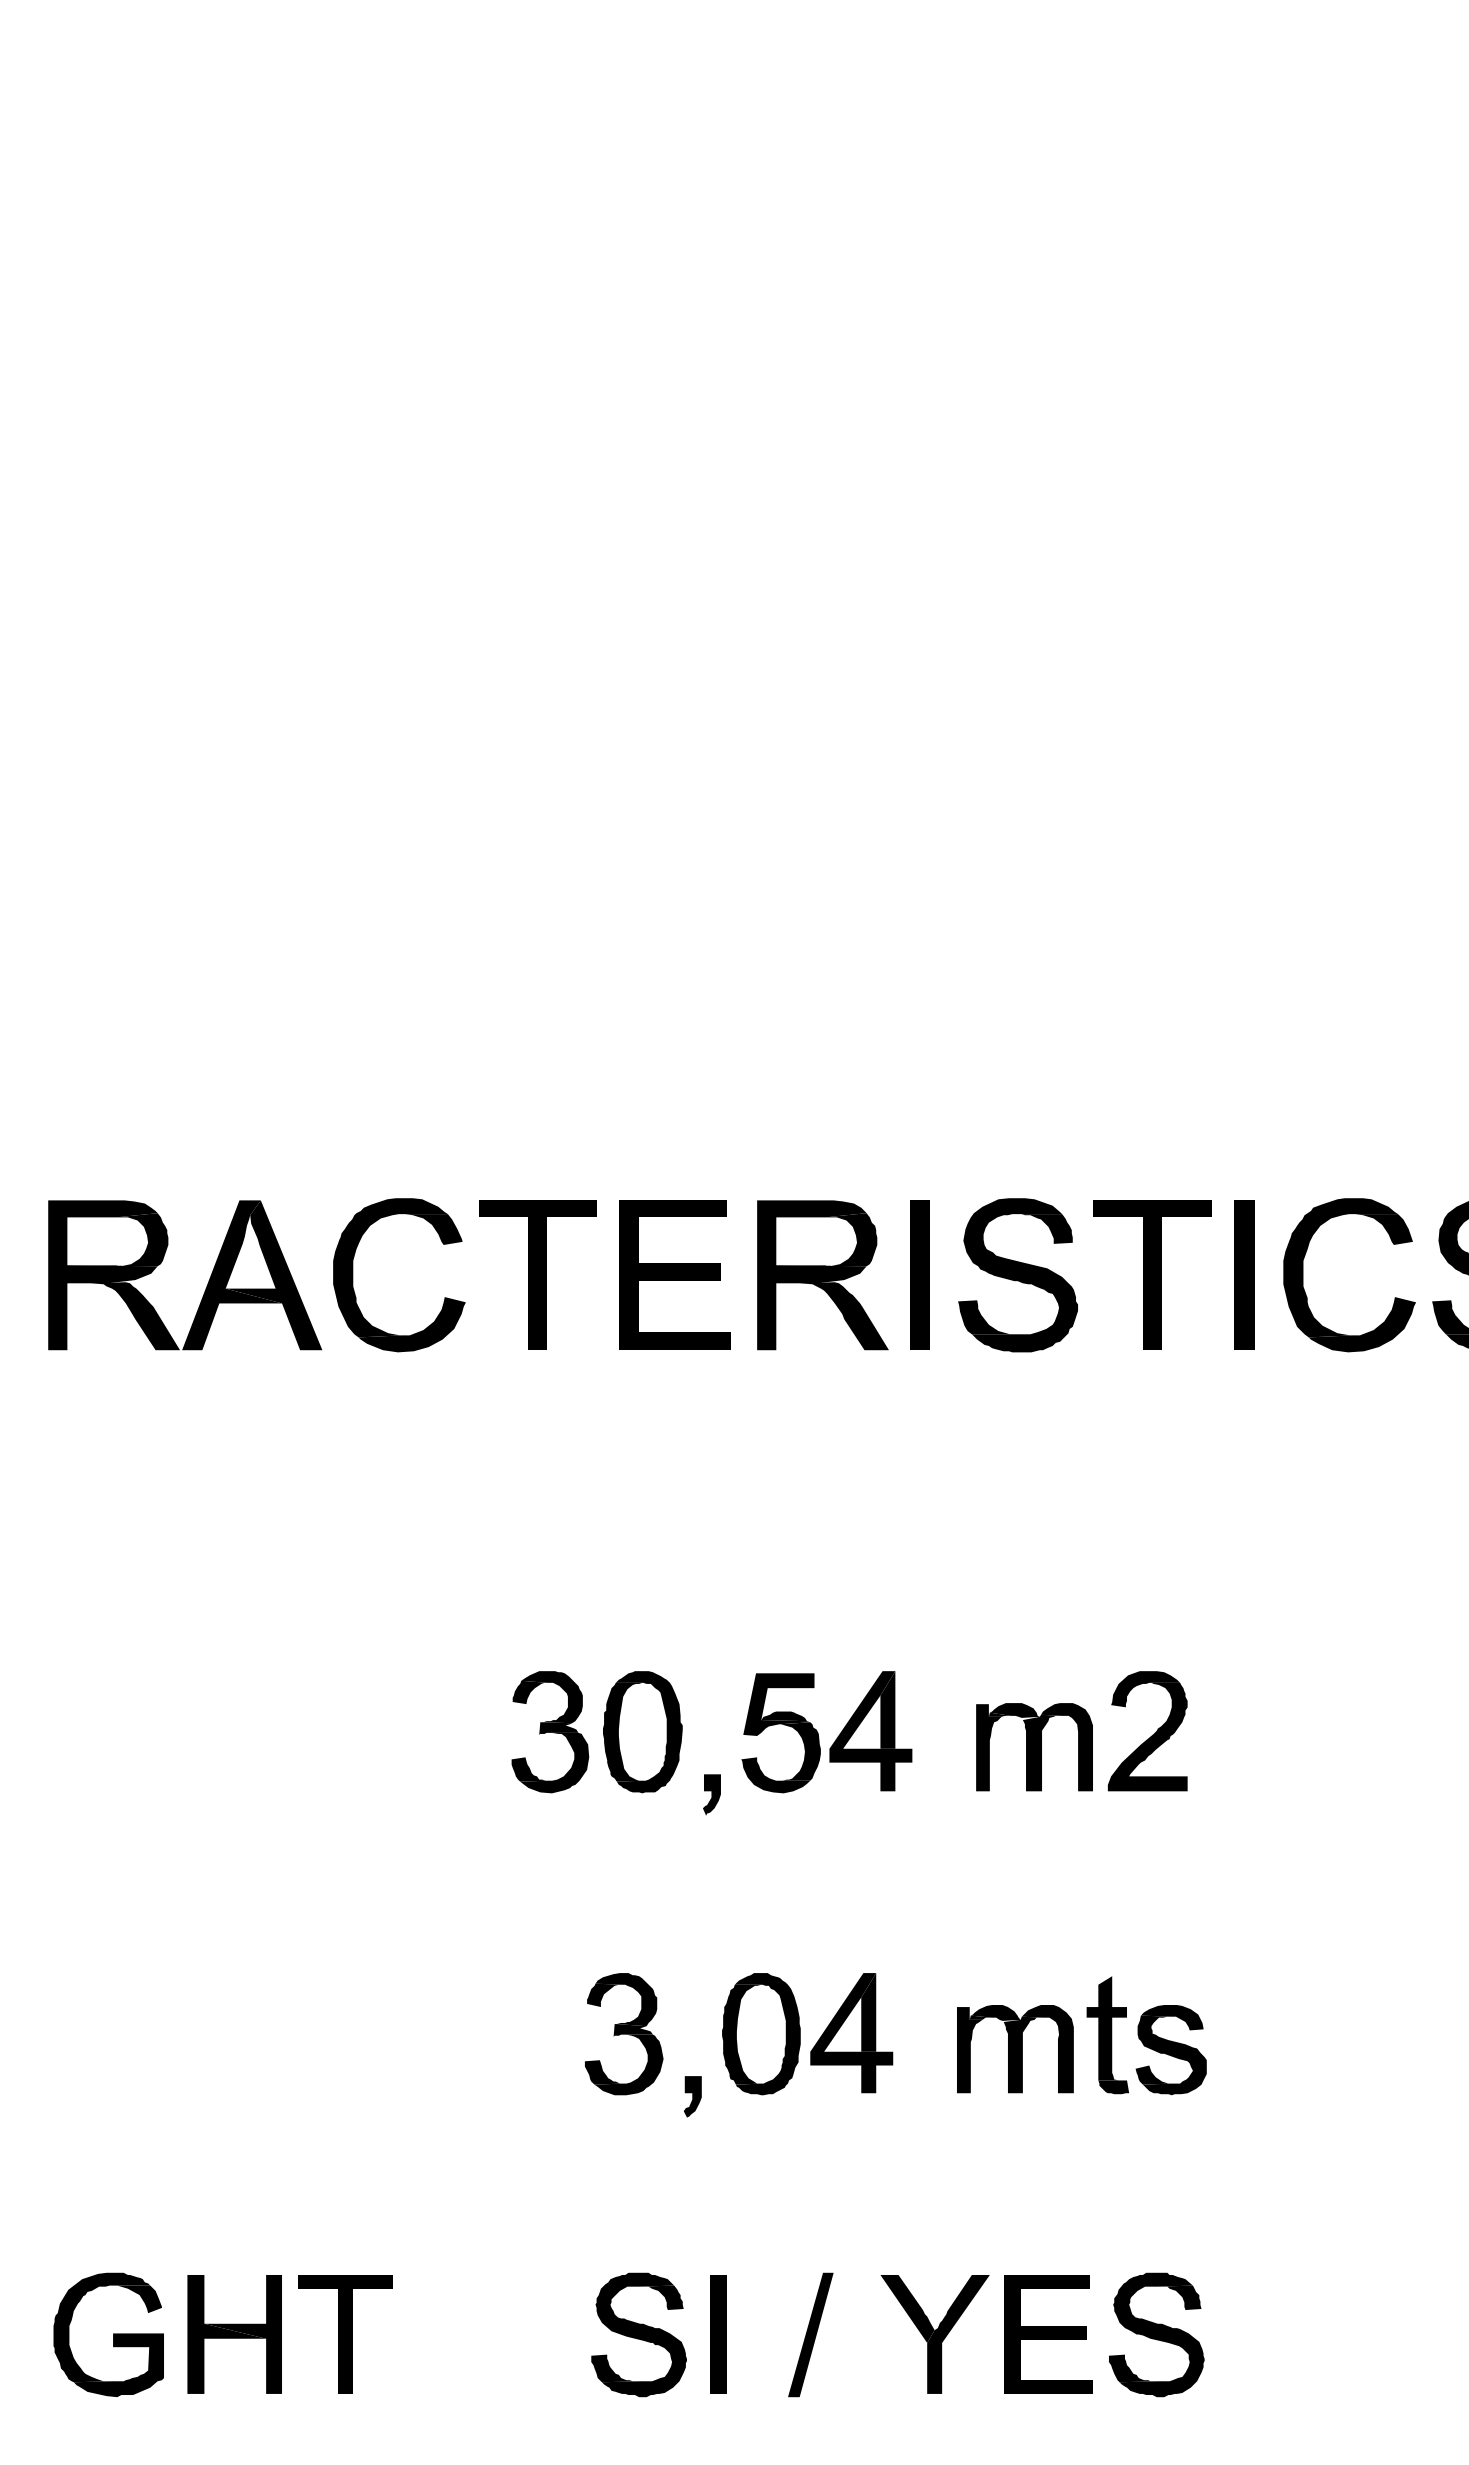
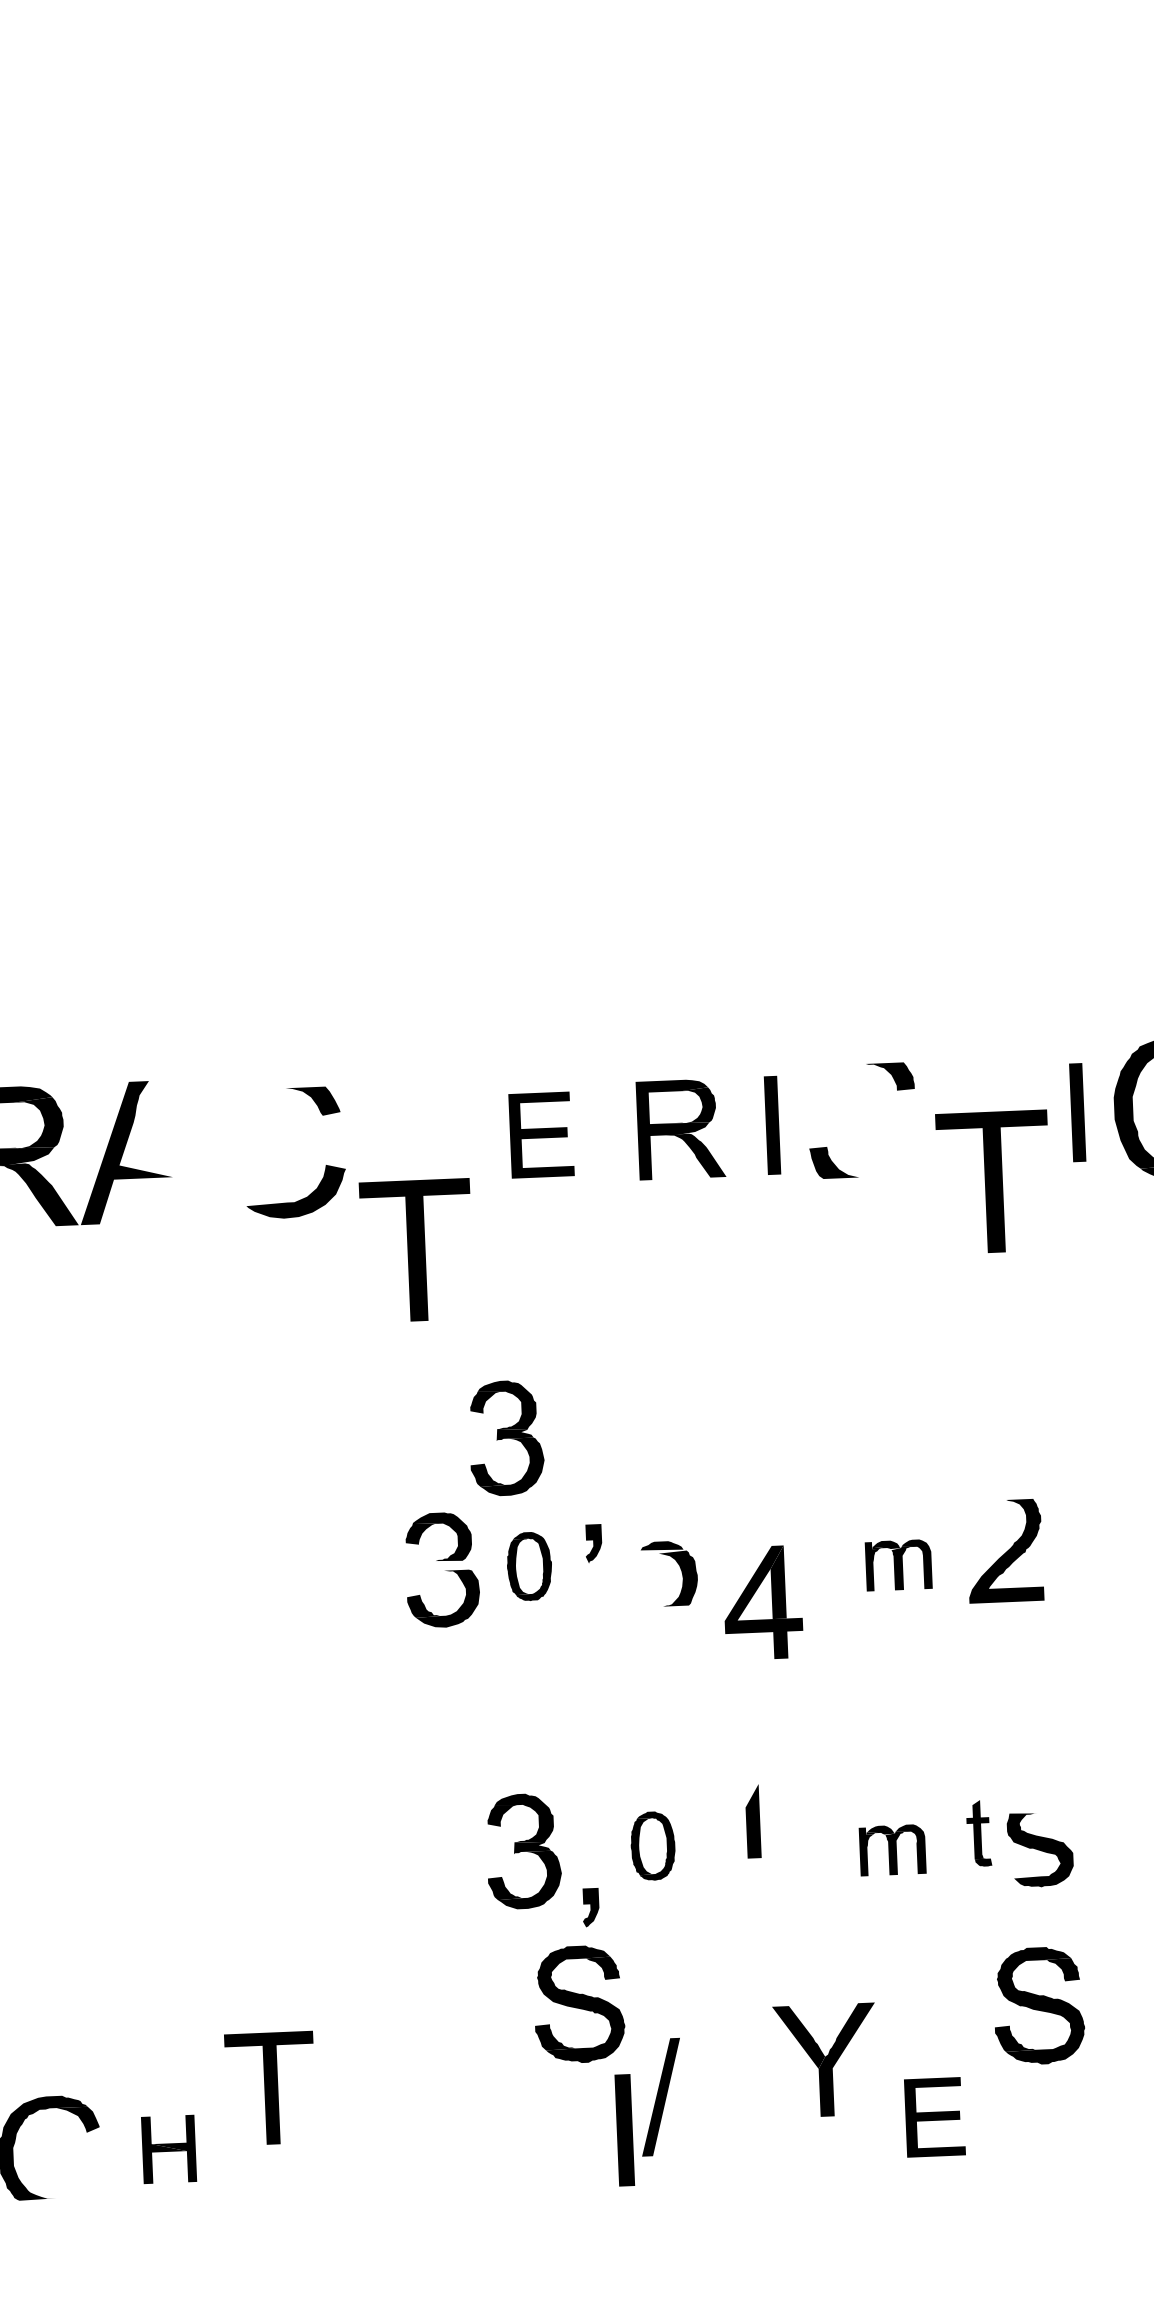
fill: (390, 1267) -> (273, 1139), removed
part: (537, 1274) -> (416, 1250), moved
part: (674, 1274) -> (541, 1134), size x0.6
part: (919, 1274) -> (771, 1124), size x0.7
part: (1152, 1274) -> (993, 1181), moved
part: (1244, 1274) -> (1077, 1111), size x0.7
fill: (273, 1275) -> (163, 1151), removed
part: (822, 1275) -> (680, 1129), size x0.7
fill: (1020, 1275) -> (866, 1121), removed
part: (624, 1595) -> (506, 1438), added
fill: (1145, 1689) -> (1000, 1506), removed
fill: (778, 1704) -> (656, 1535), removed
fill: (558, 1728) -> (449, 1566), removed
part: (870, 1731) -> (762, 1603), moved
part: (642, 1732) -> (529, 1566), size x0.6
part: (1034, 1747) -> (898, 1565), size x0.6
fill: (775, 1775) -> (656, 1602), removed
part: (711, 1794) -> (593, 1543), moved
fill: (1171, 2017) -> (1038, 1814), removed
fill: (851, 2033) -> (737, 1841), removed
part: (761, 2034) -> (653, 1846), size x0.6
part: (1107, 2035) -> (978, 1833), size x0.6
part: (1015, 2049) -> (892, 1850), size x0.6
fill: (1153, 2074) -> (1023, 1868), removed
part: (234, 2334) -> (168, 2149), size x0.6
part: (345, 2334) -> (271, 2088), moved
part: (638, 2334) -> (578, 2004), moved
part: (810, 2334) -> (660, 2096), moved
part: (934, 2334) -> (825, 2060), moved
part: (1048, 2334) -> (935, 2117), size x0.7
part: (1156, 2334) -> (1038, 2005), moved
fill: (118, 2365) -> (60, 2183), removed

